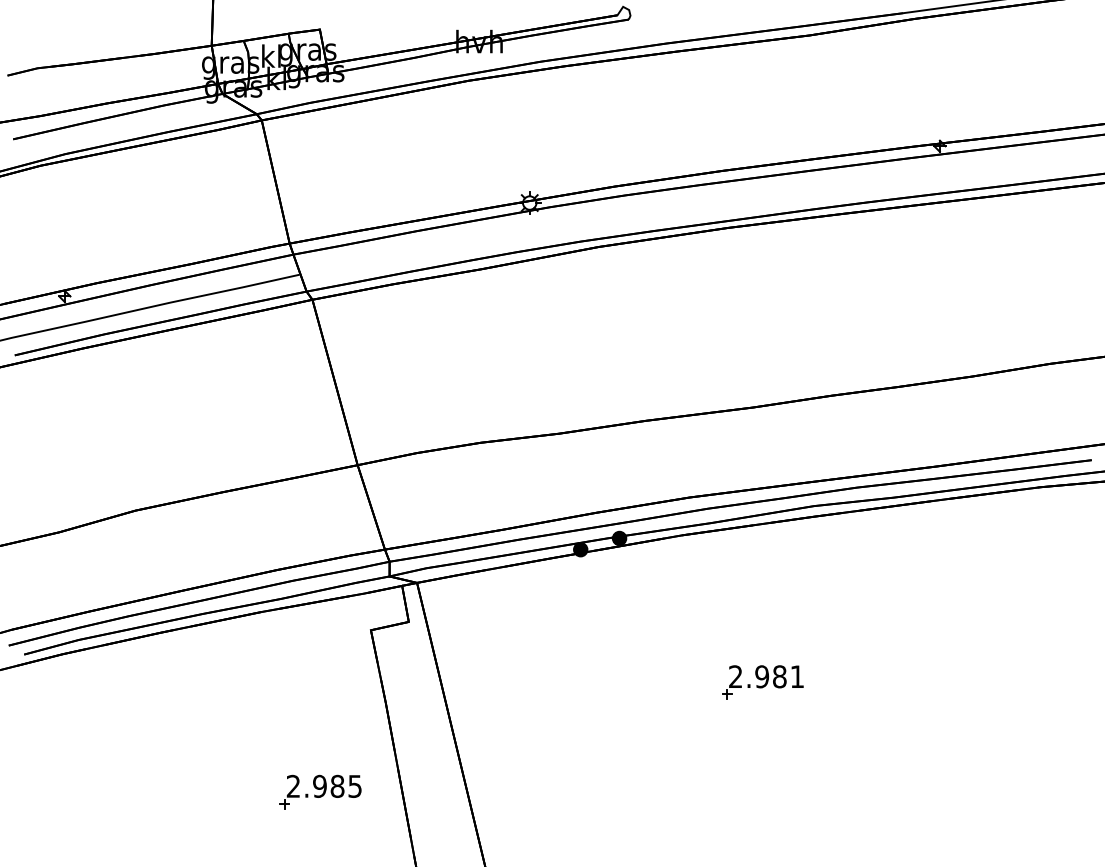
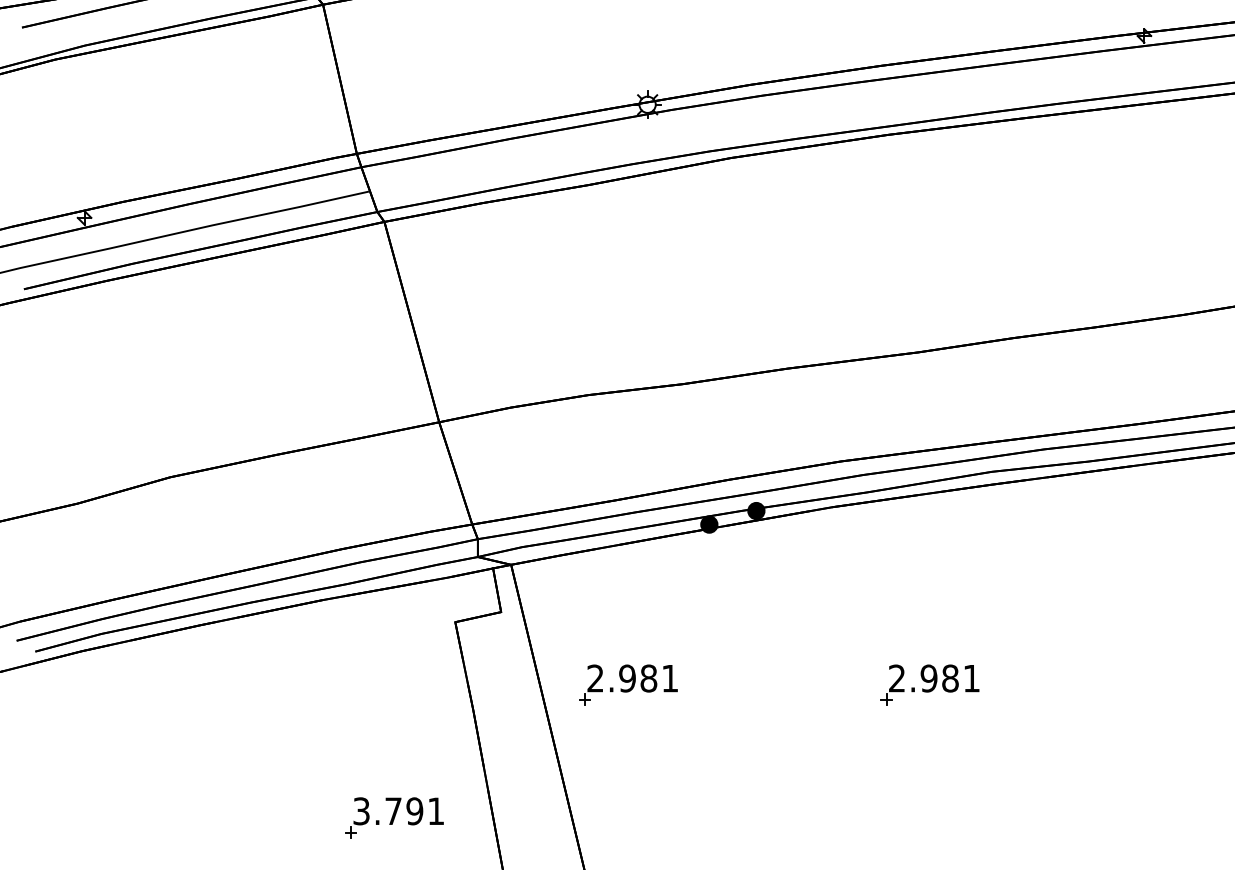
part: (513, 682) -> (627, 685), added
text: (324, 785) -> (399, 810), 2.985 -> 3.791

